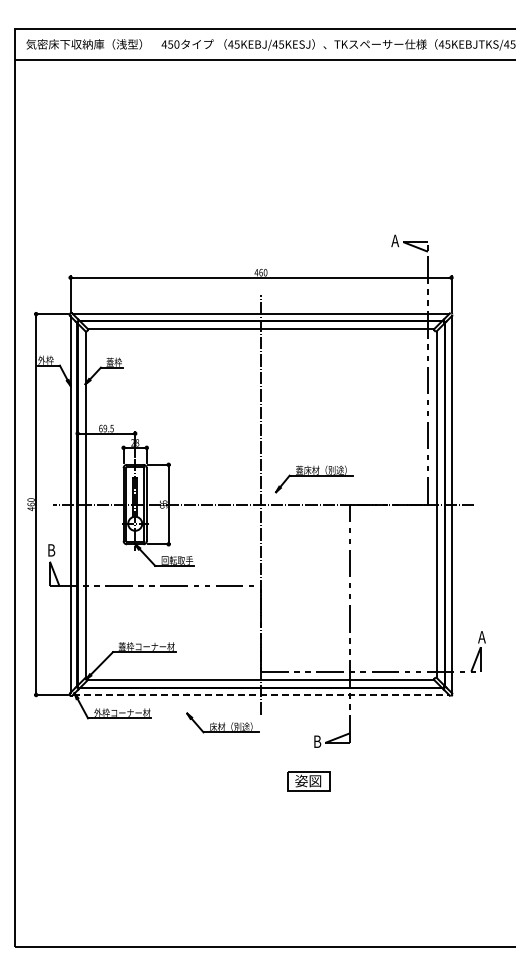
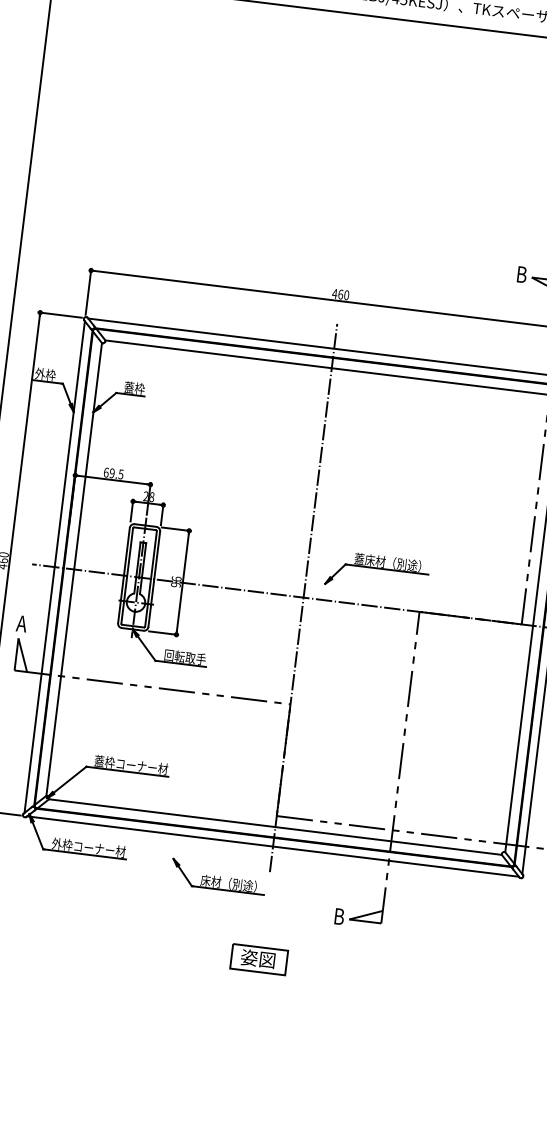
text: (395, 240) -> (521, 274), A -> B
text: (51, 550) -> (22, 624), B -> A
line: (261, 695) -> (273, 847), dashed -> solid
part: (308, 781) -> (258, 959), moved

